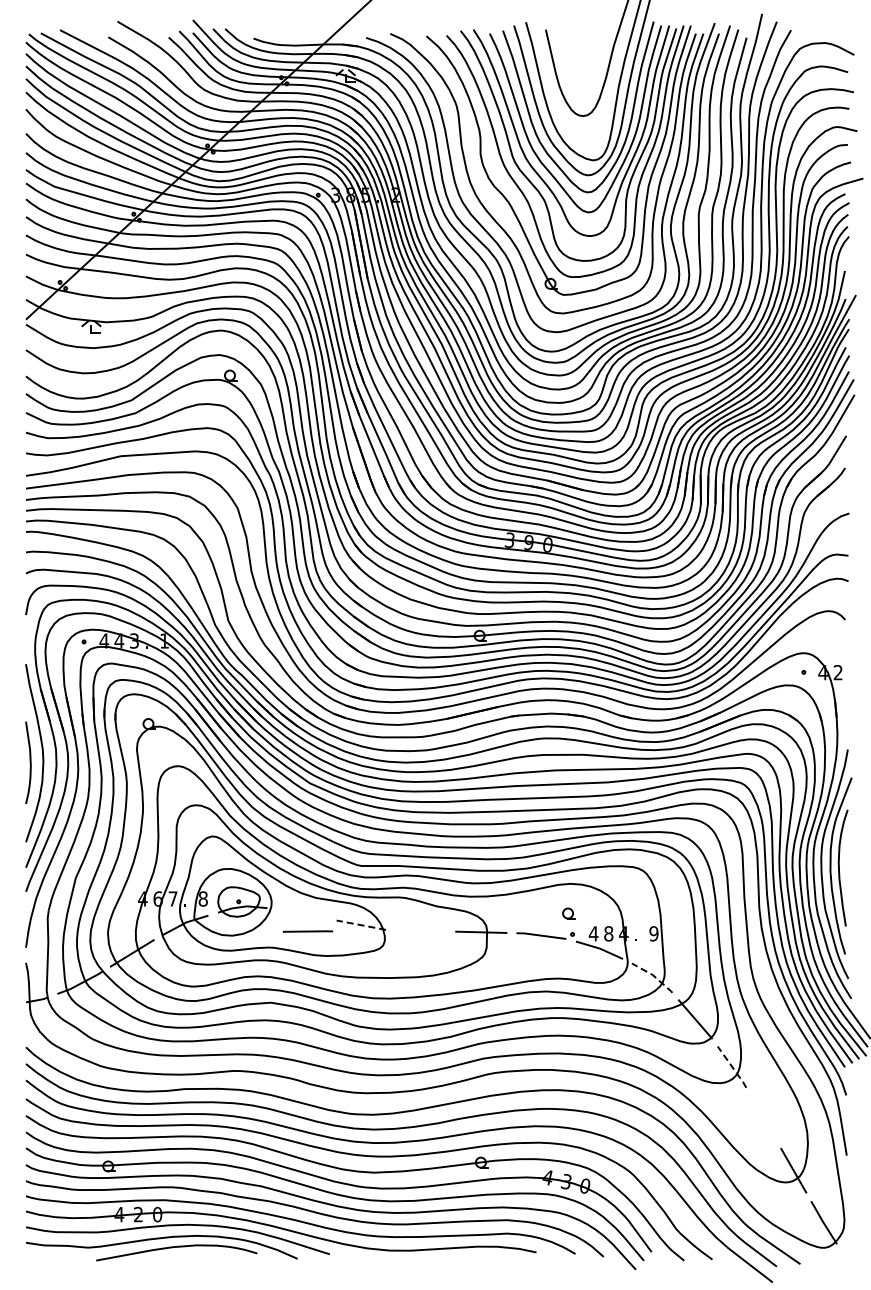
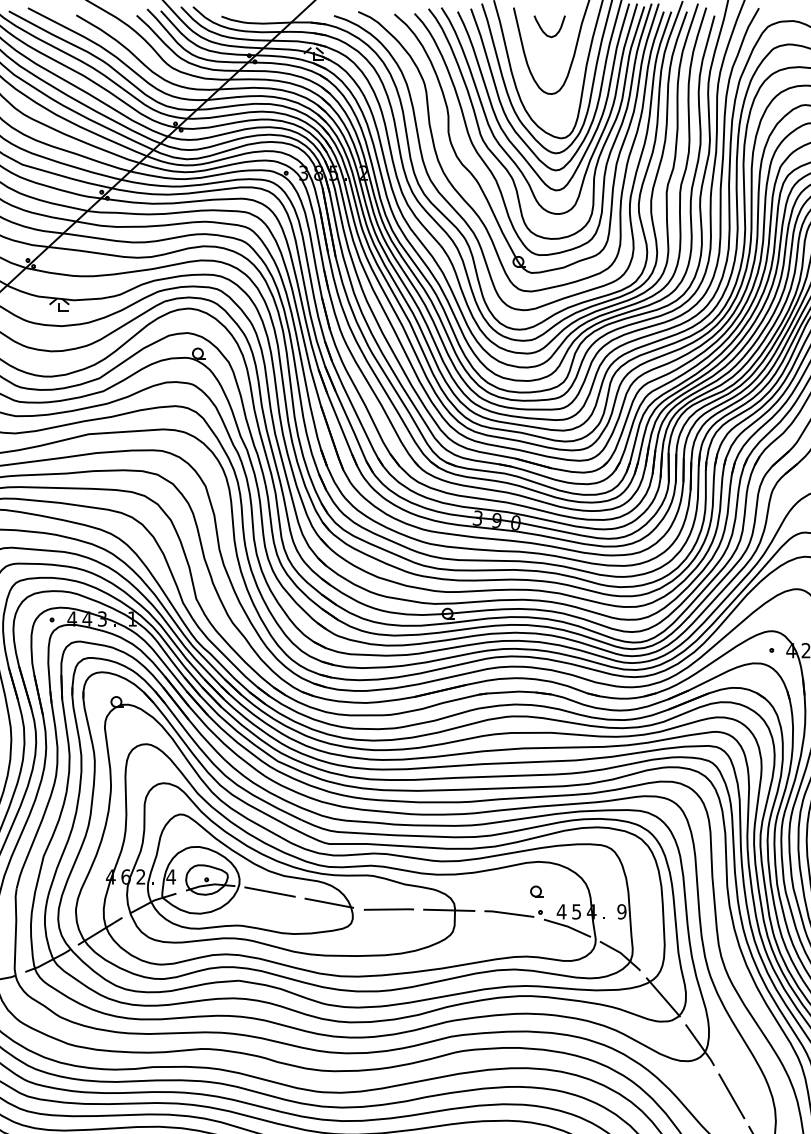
curve: (576, 53) -> (544, 31), added
text: (172, 898) -> (140, 876), 7 -> 2
text: (203, 898) -> (171, 876), 8 -> 4
line: (301, 913) -> (269, 891), added
line: (360, 925) -> (328, 903), dashed -> solid
line: (307, 931) -> (388, 909), moved
text: (608, 933) -> (576, 911), 8 -> 5
line: (654, 976) -> (622, 954), dashed -> solid
line: (732, 1067) -> (700, 1045), dashed -> solid
line: (763, 1118) -> (731, 1096), added

